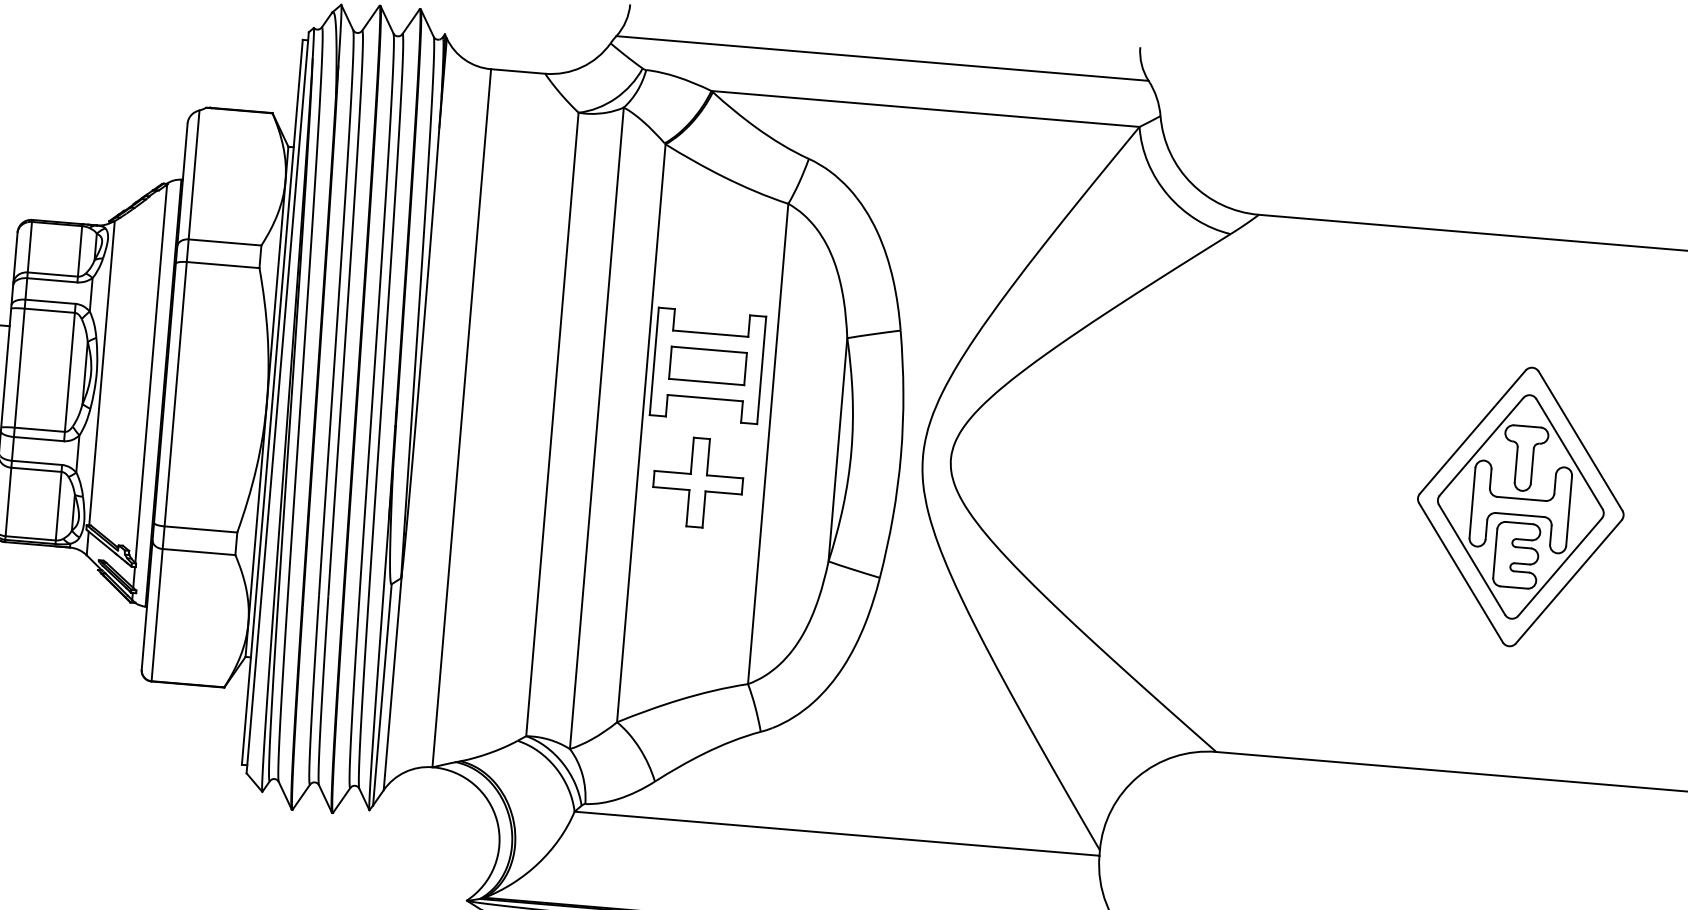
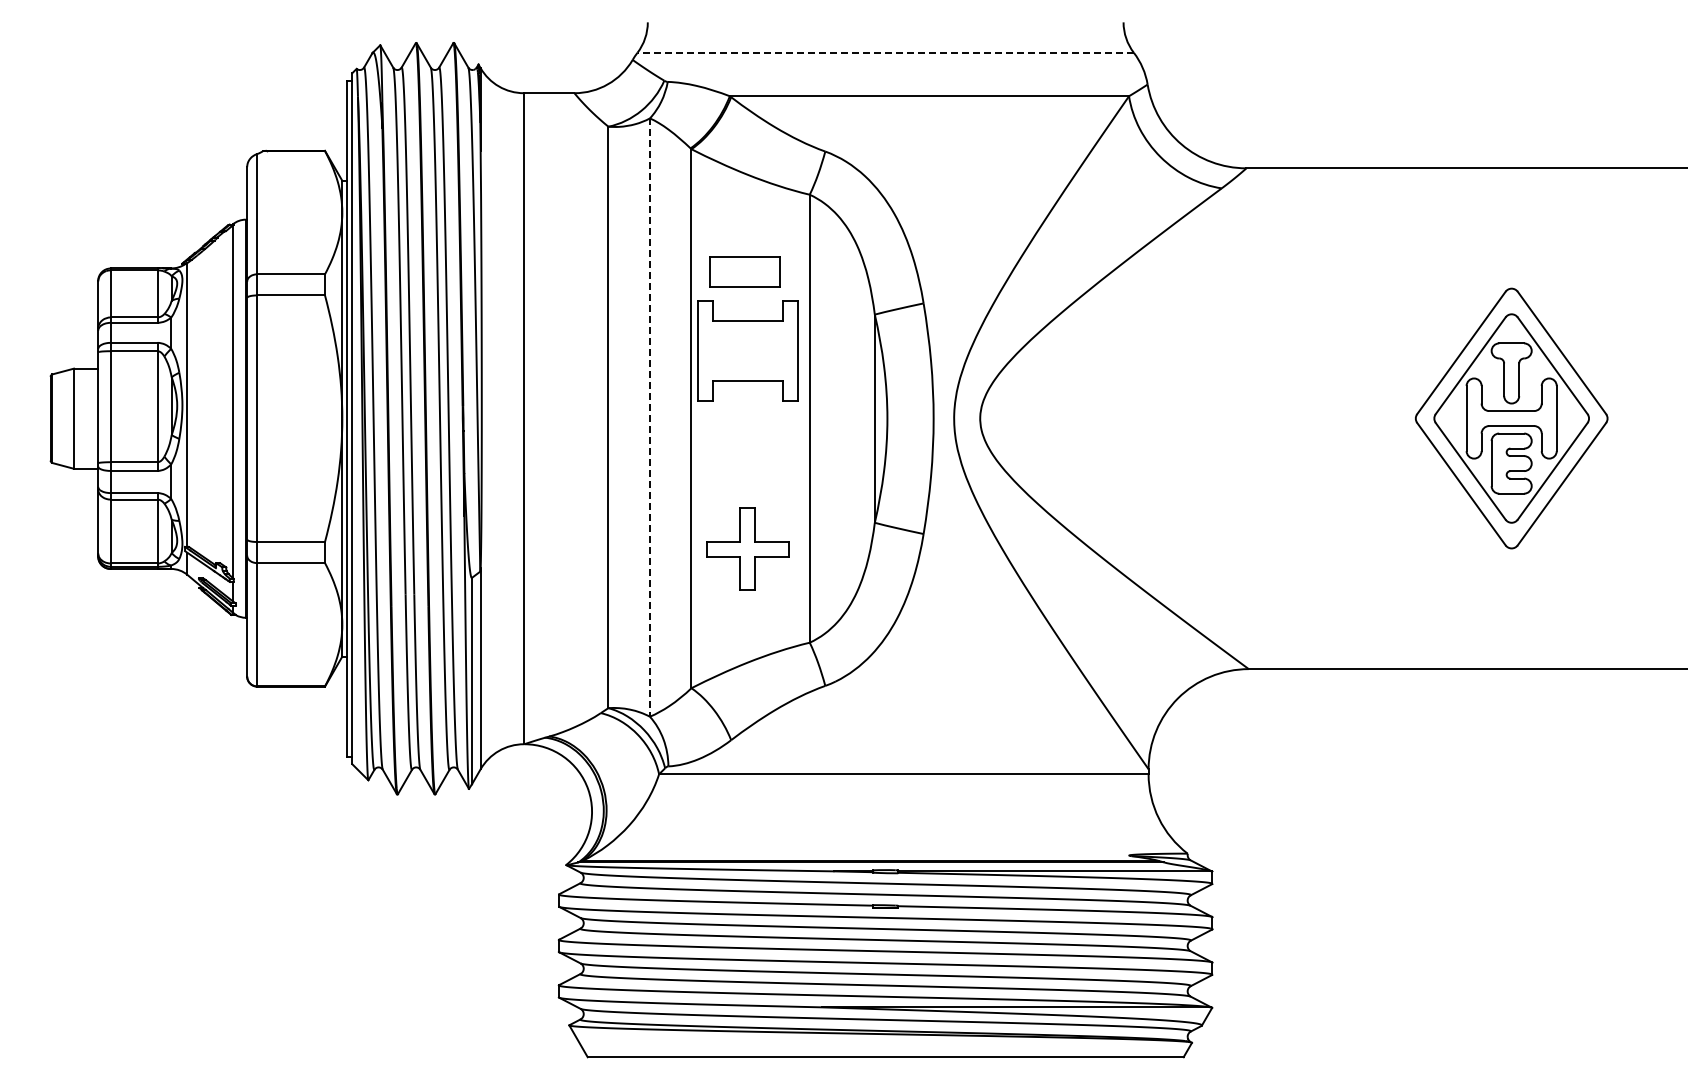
line: (882, 58) -> (885, 52), solid -> dashed
part: (707, 365) -> (744, 271), moved
line: (596, 429) -> (649, 418), solid -> dashed
part: (697, 482) -> (747, 548), moved

